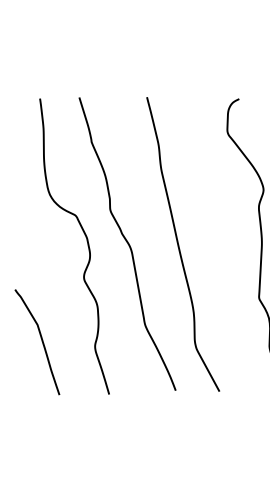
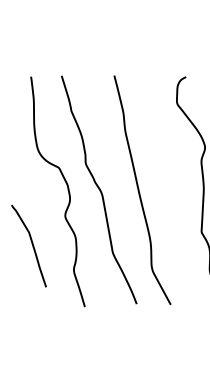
curve: (41, 341) -> (32, 245), moved

